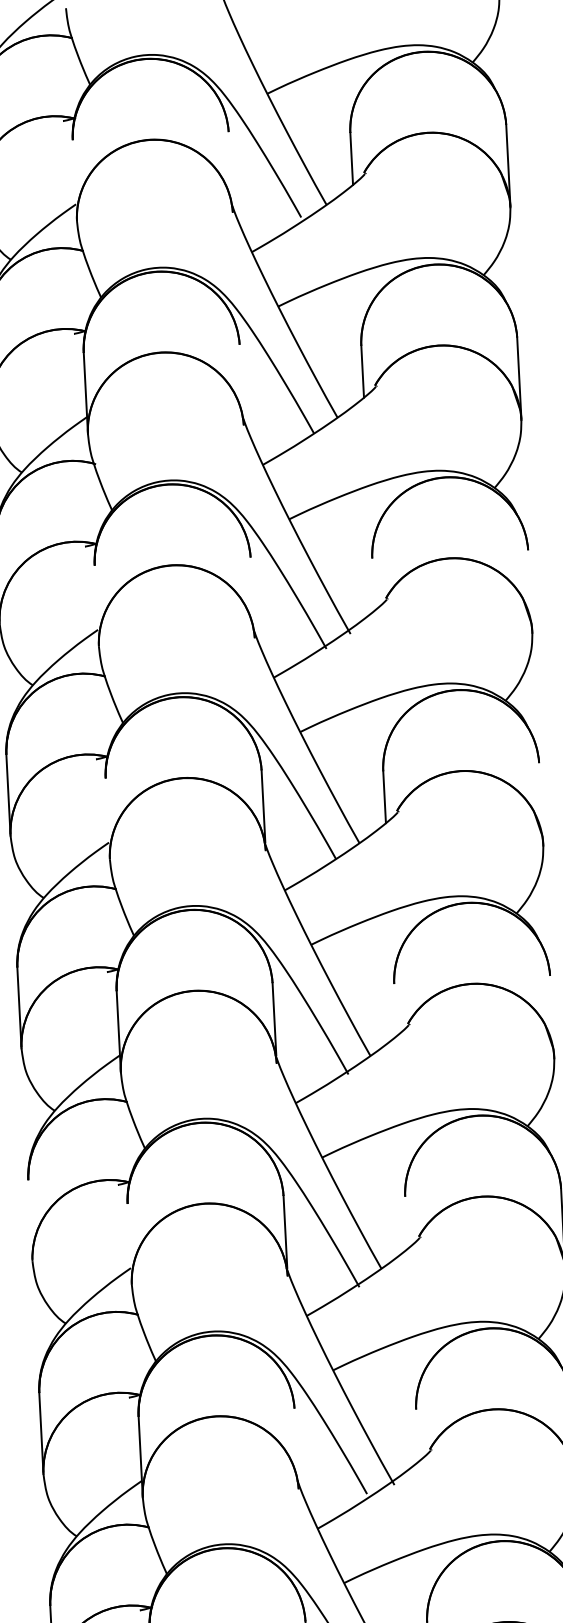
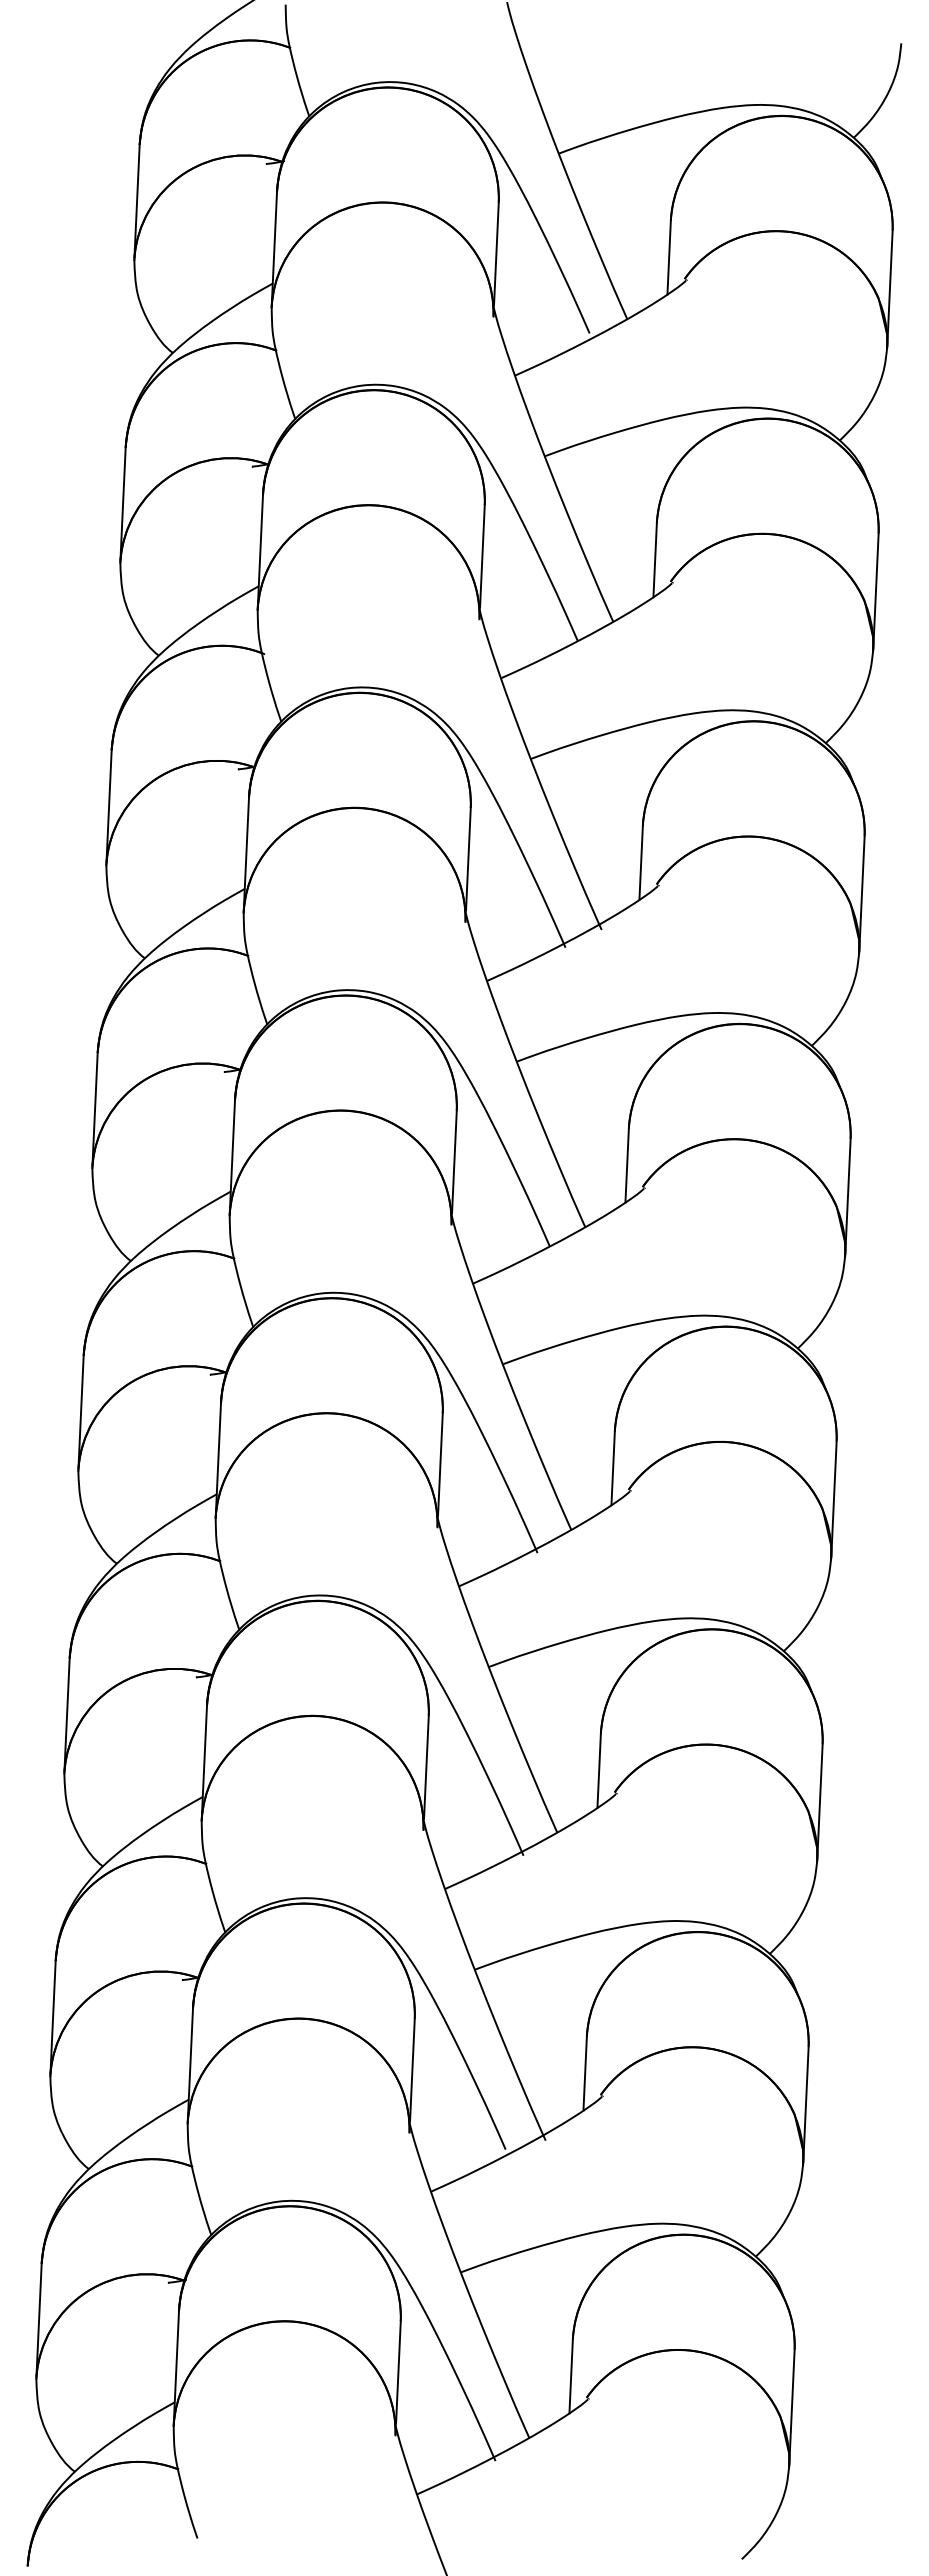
line: (230, 167) -> (496, 253), added
line: (74, 180) -> (274, 249), added
line: (241, 380) -> (482, 556), added
line: (373, 584) -> (640, 862), added
line: (529, 590) -> (861, 893), added
line: (252, 593) -> (468, 858), added
line: (96, 605) -> (246, 854), added
line: (540, 803) -> (847, 1196), added
line: (107, 818) -> (232, 1157), added
line: (395, 1010) -> (612, 1468), added
line: (551, 1015) -> (833, 1498), added
line: (30, 1220) -> (66, 1715), added
line: (406, 1222) -> (598, 1770), added
line: (129, 1243) -> (204, 1762), added
line: (417, 1435) -> (584, 2073), added
line: (296, 1444) -> (412, 2069), added

